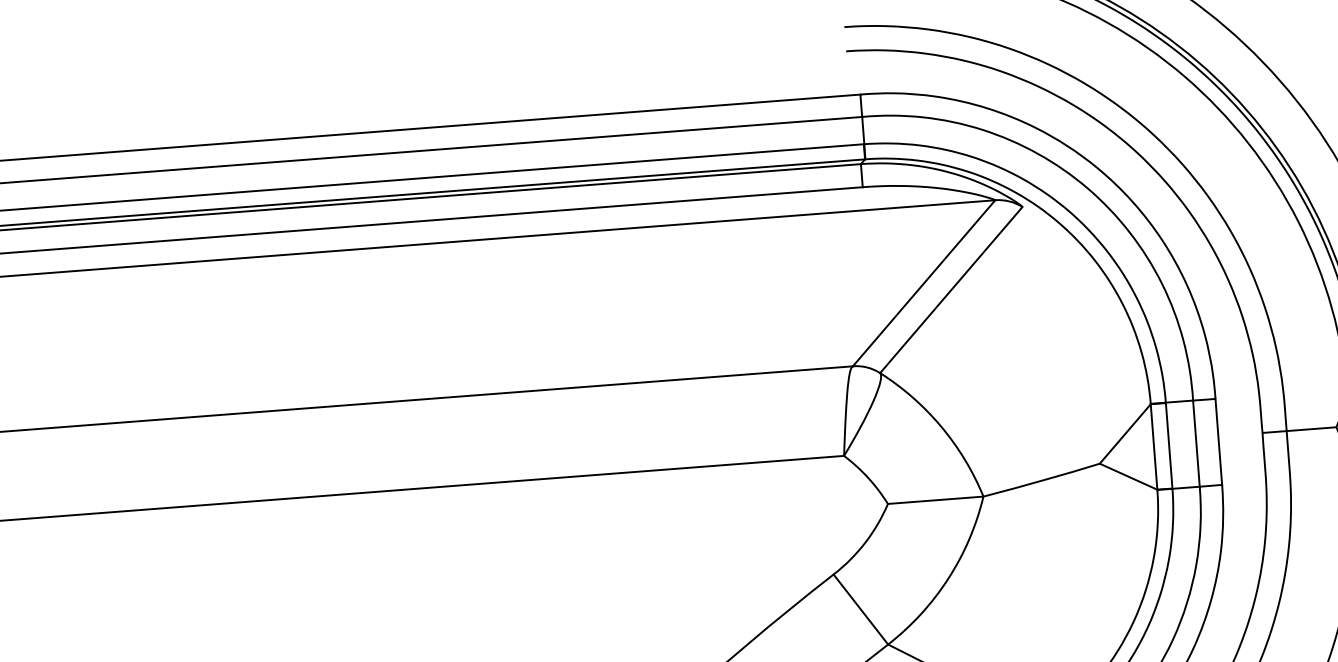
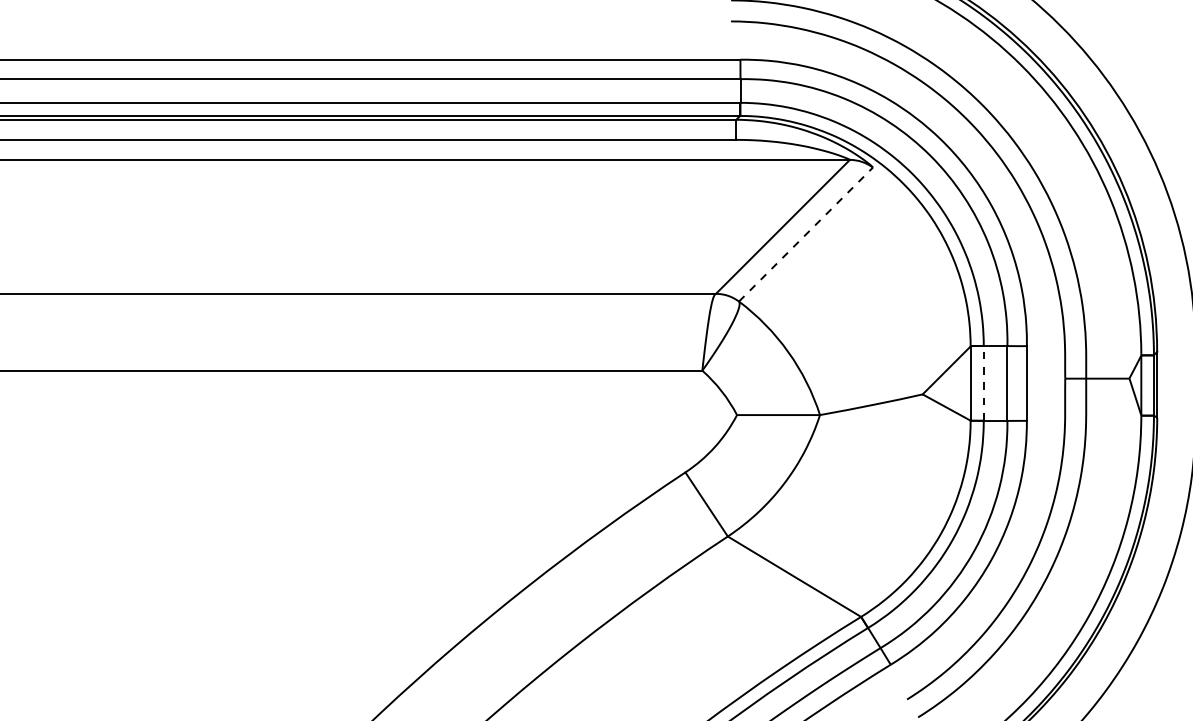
line: (950, 290) -> (805, 234), solid -> dashed
line: (1168, 445) -> (983, 383), solid -> dashed

